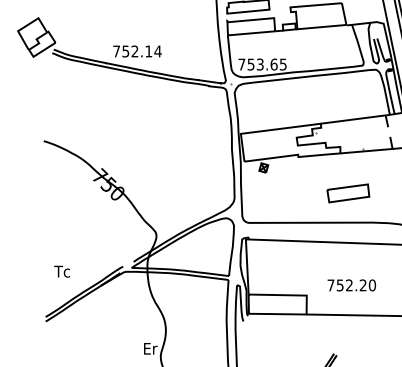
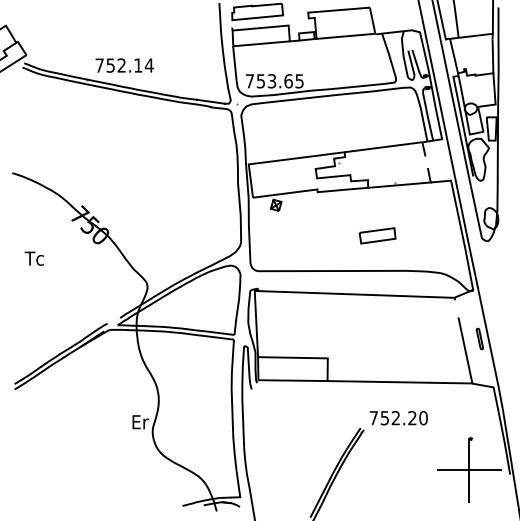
part: (348, 193) -> (377, 235), size x0.71
text: (61, 271) -> (33, 258), moved
text: (351, 285) -> (398, 418), moved

